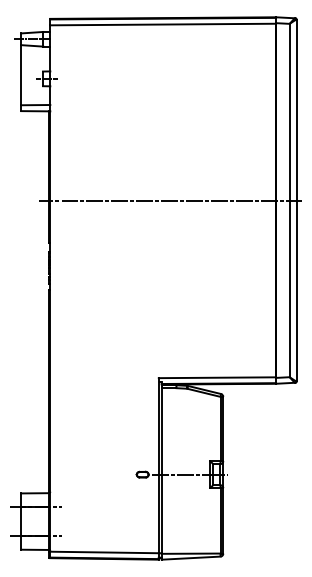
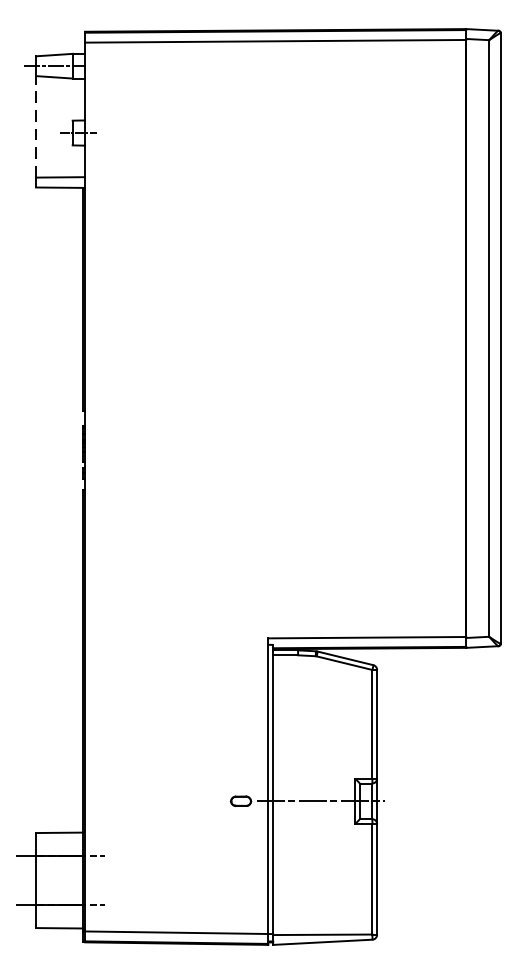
line: (21, 74) -> (36, 125), solid -> dashed
line: (170, 200) -> (287, 338), removed

